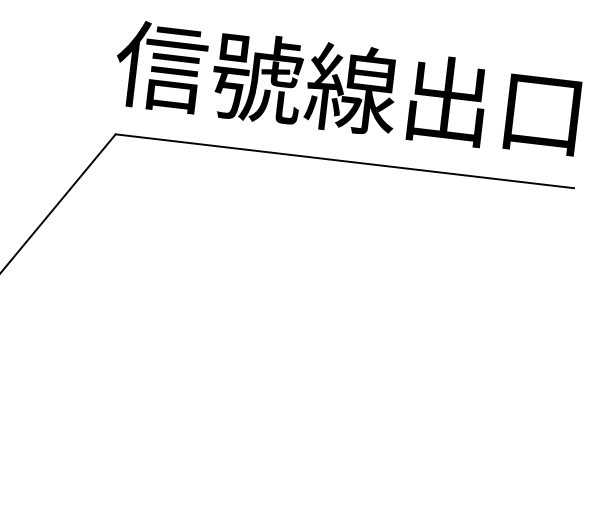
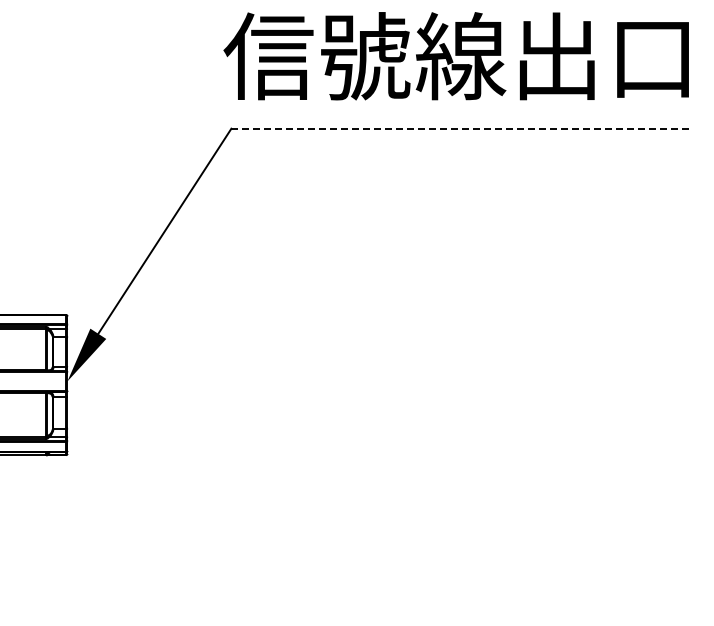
line: (345, 161) -> (462, 128), solid -> dashed

